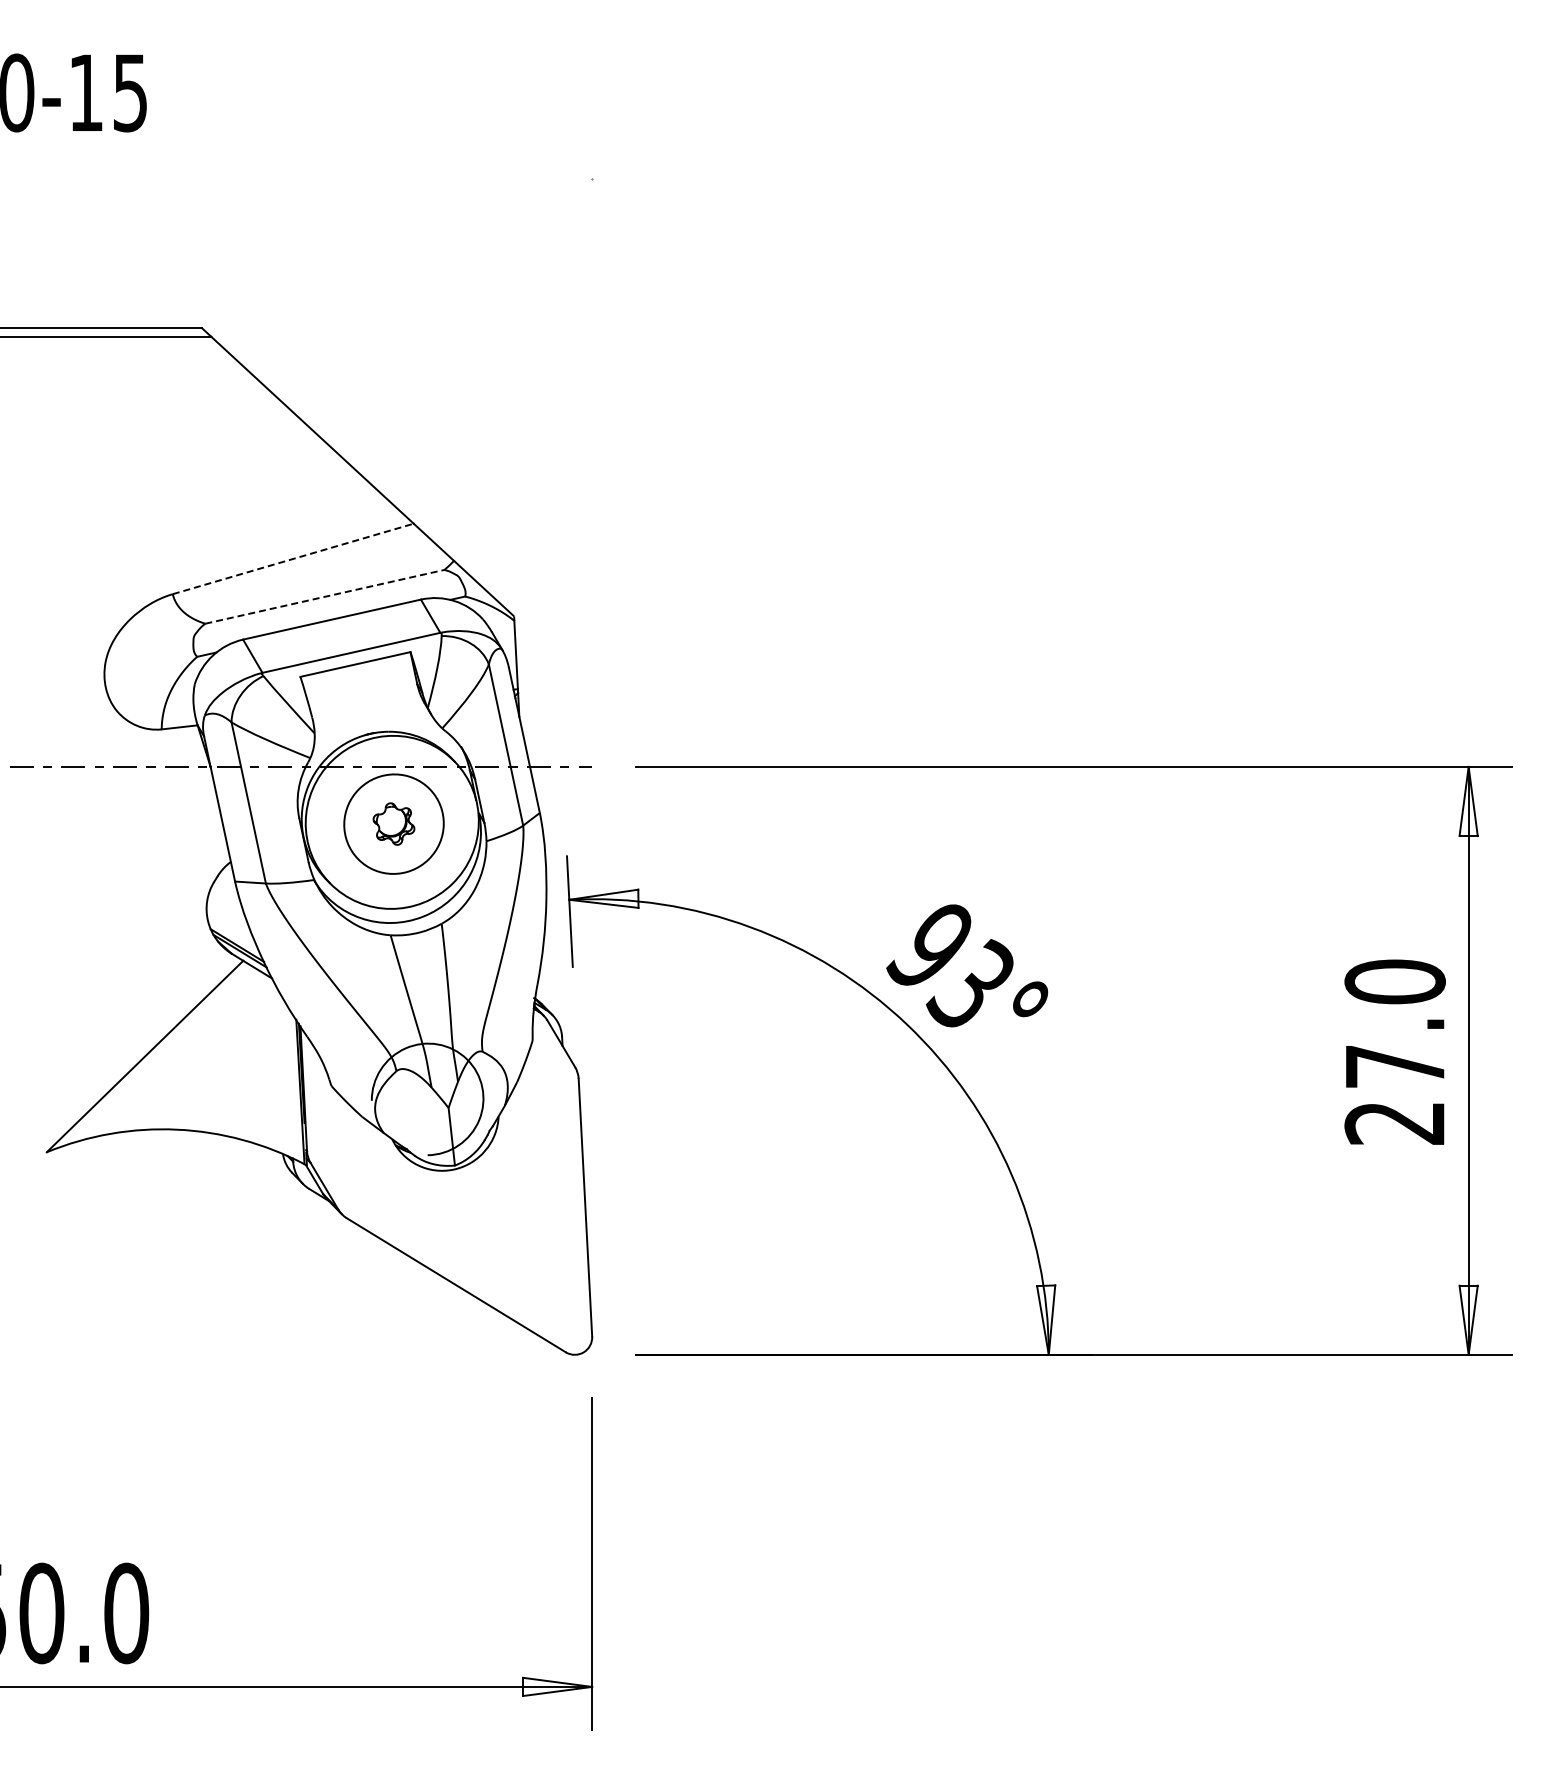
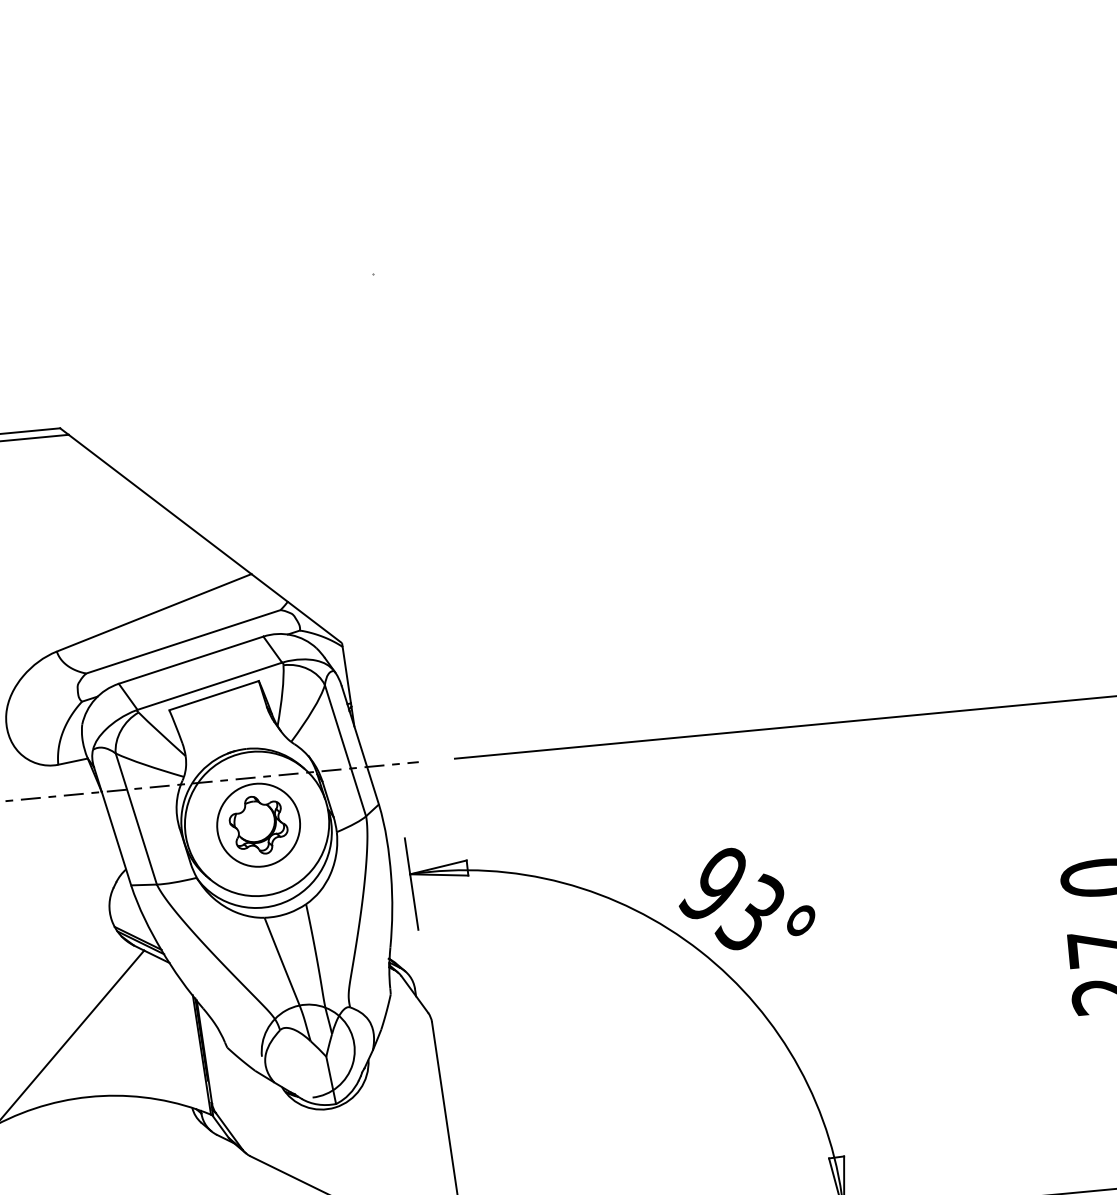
line: (293, 558) -> (154, 612), dashed -> solid
line: (324, 596) -> (183, 641), dashed -> solid
part: (393, 823) -> (258, 824), size x1.67

